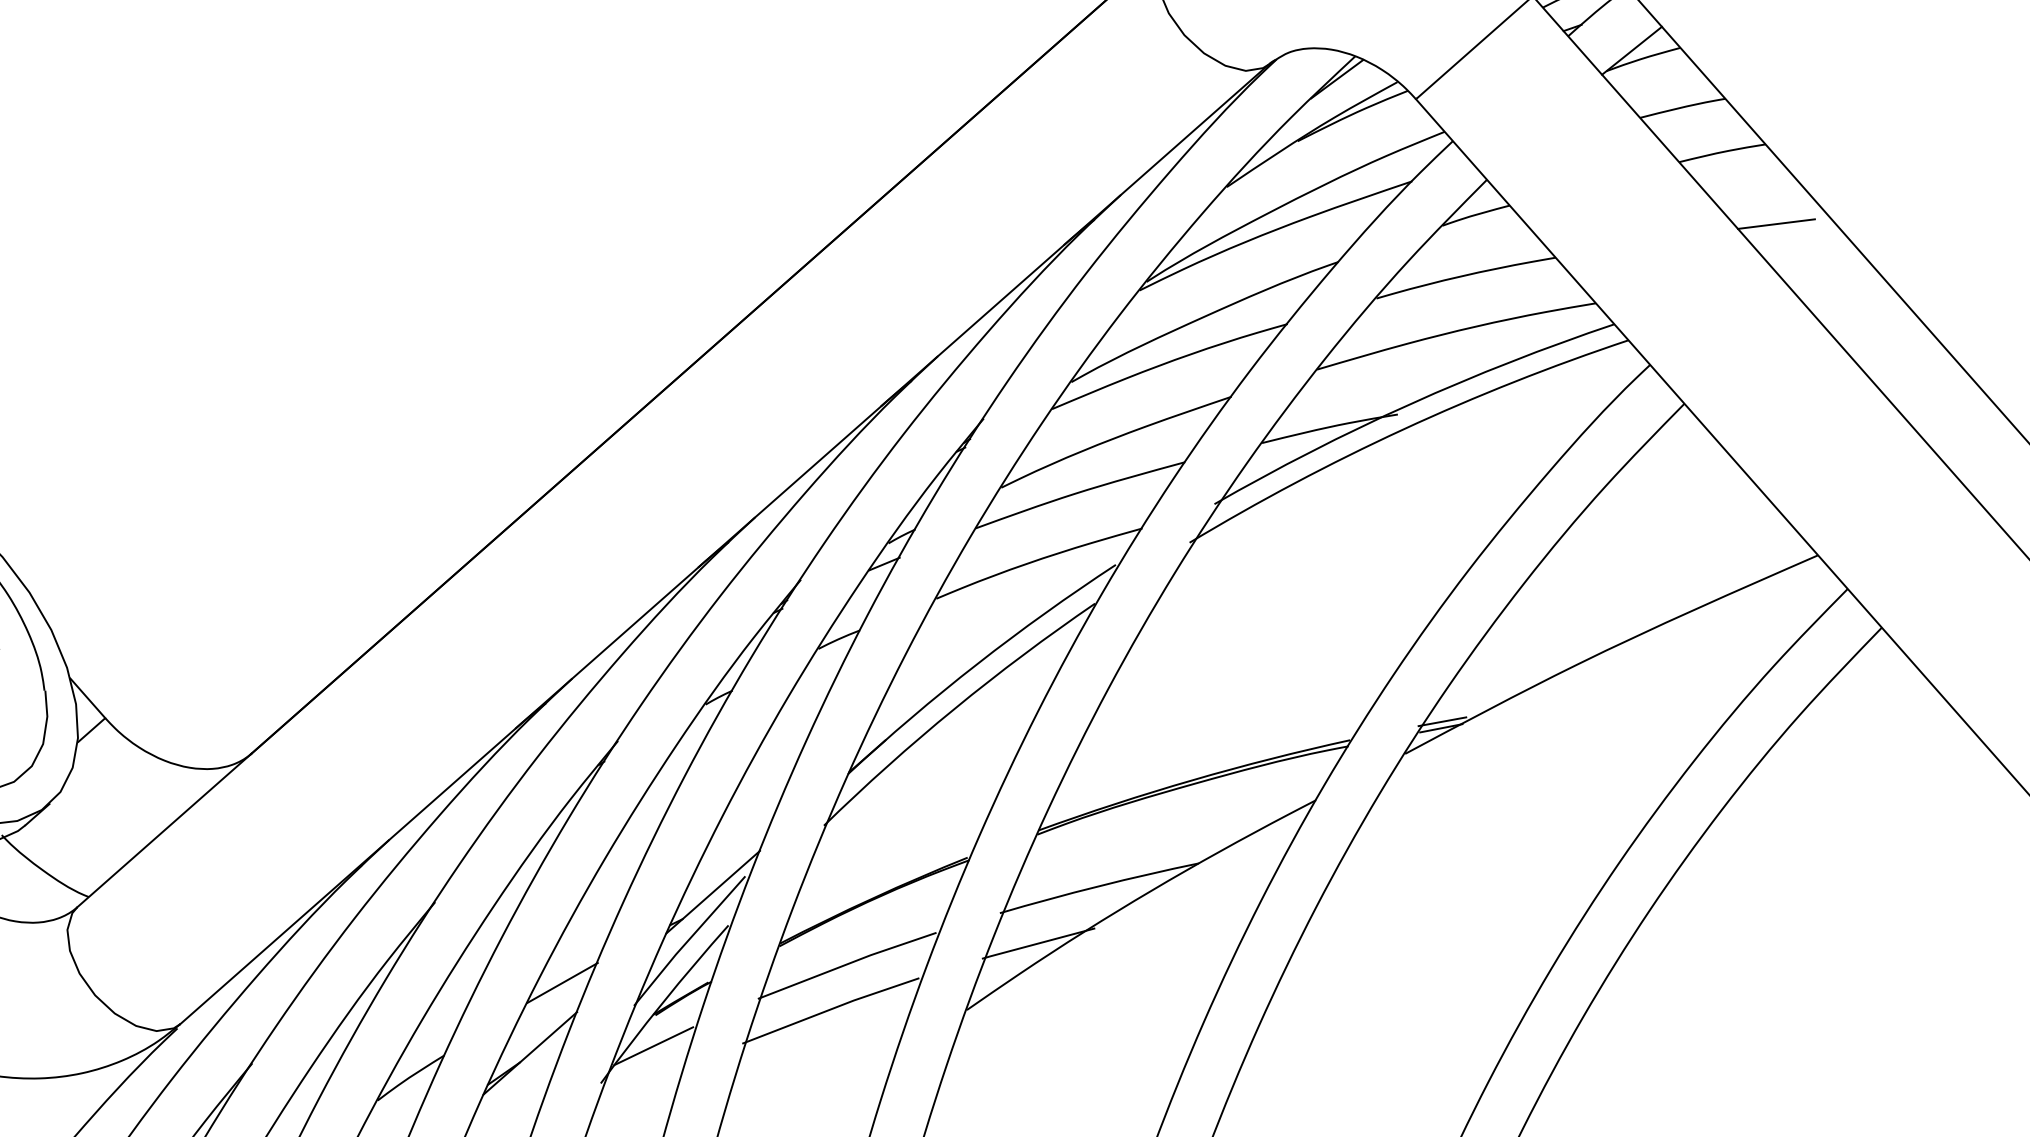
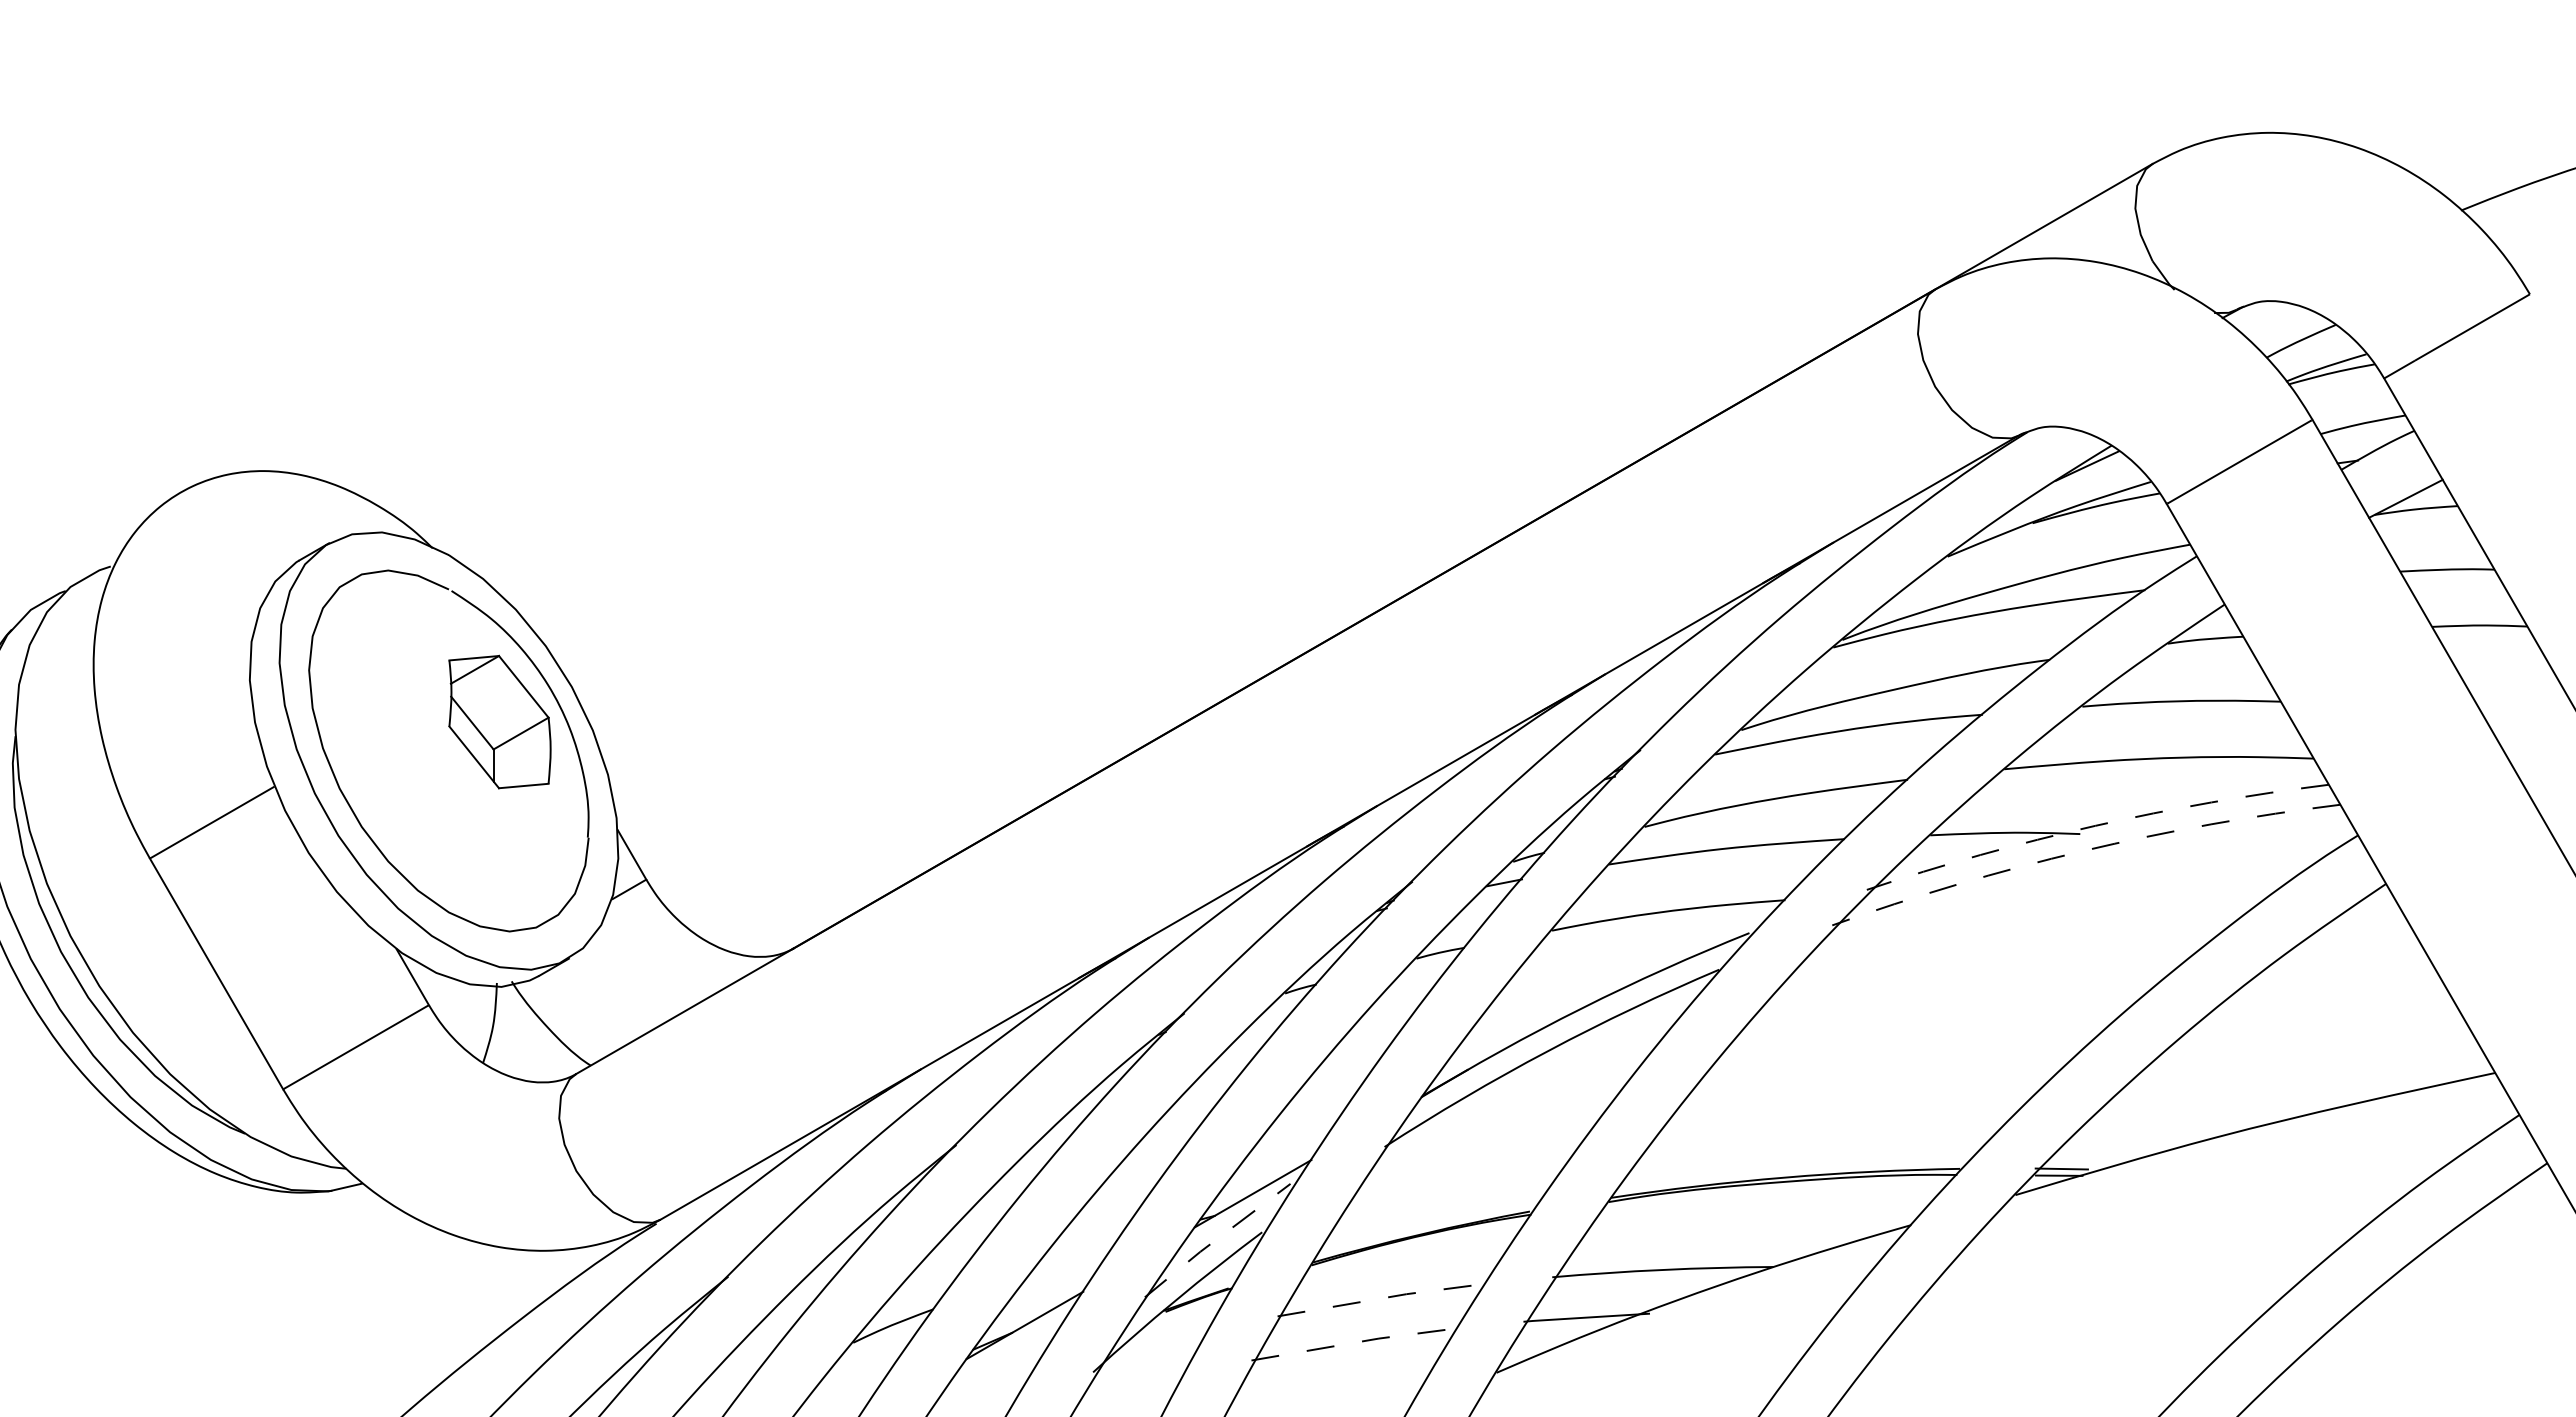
line: (1776, 224) -> (2521, 713), removed
arc: (1410, 403) -> (2095, 825), solid -> dashed
arc: (1404, 429) -> (2083, 851), solid -> dashed
line: (688, 940) -> (1216, 1239), solid -> dashed
line: (847, 963) -> (1380, 1298), solid -> dashed
line: (561, 982) -> (1073, 1257), removed
line: (830, 1009) -> (1352, 1343), solid -> dashed
line: (653, 1045) -> (1156, 1343), removed

